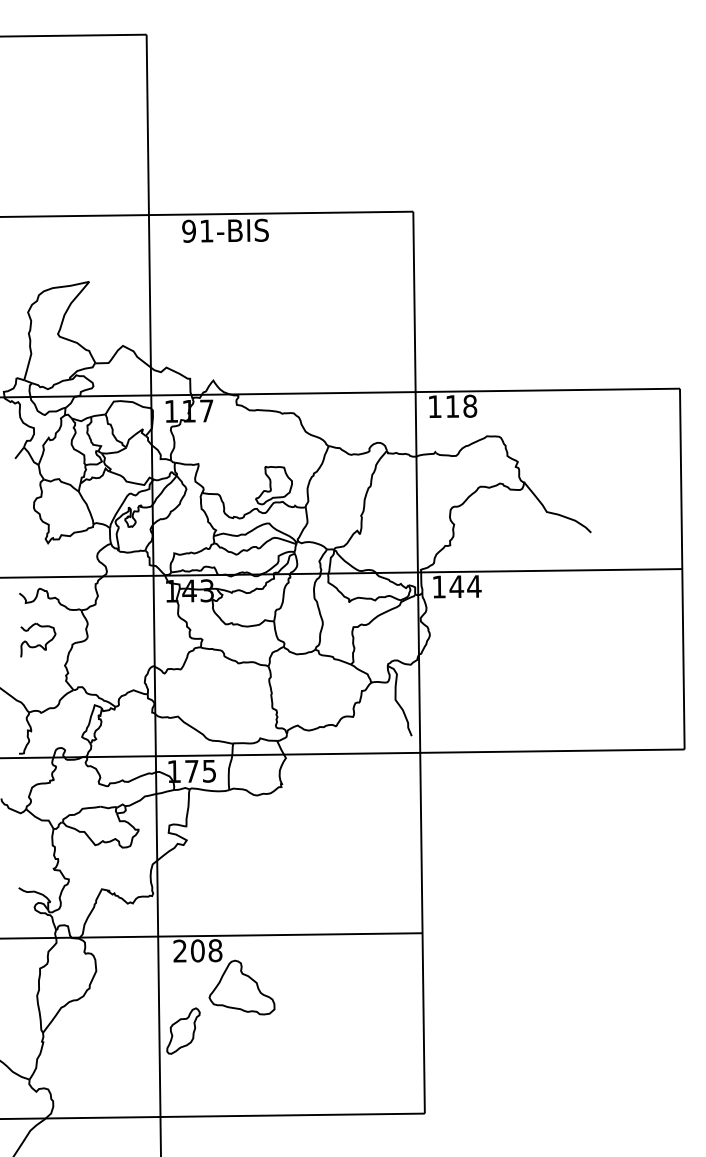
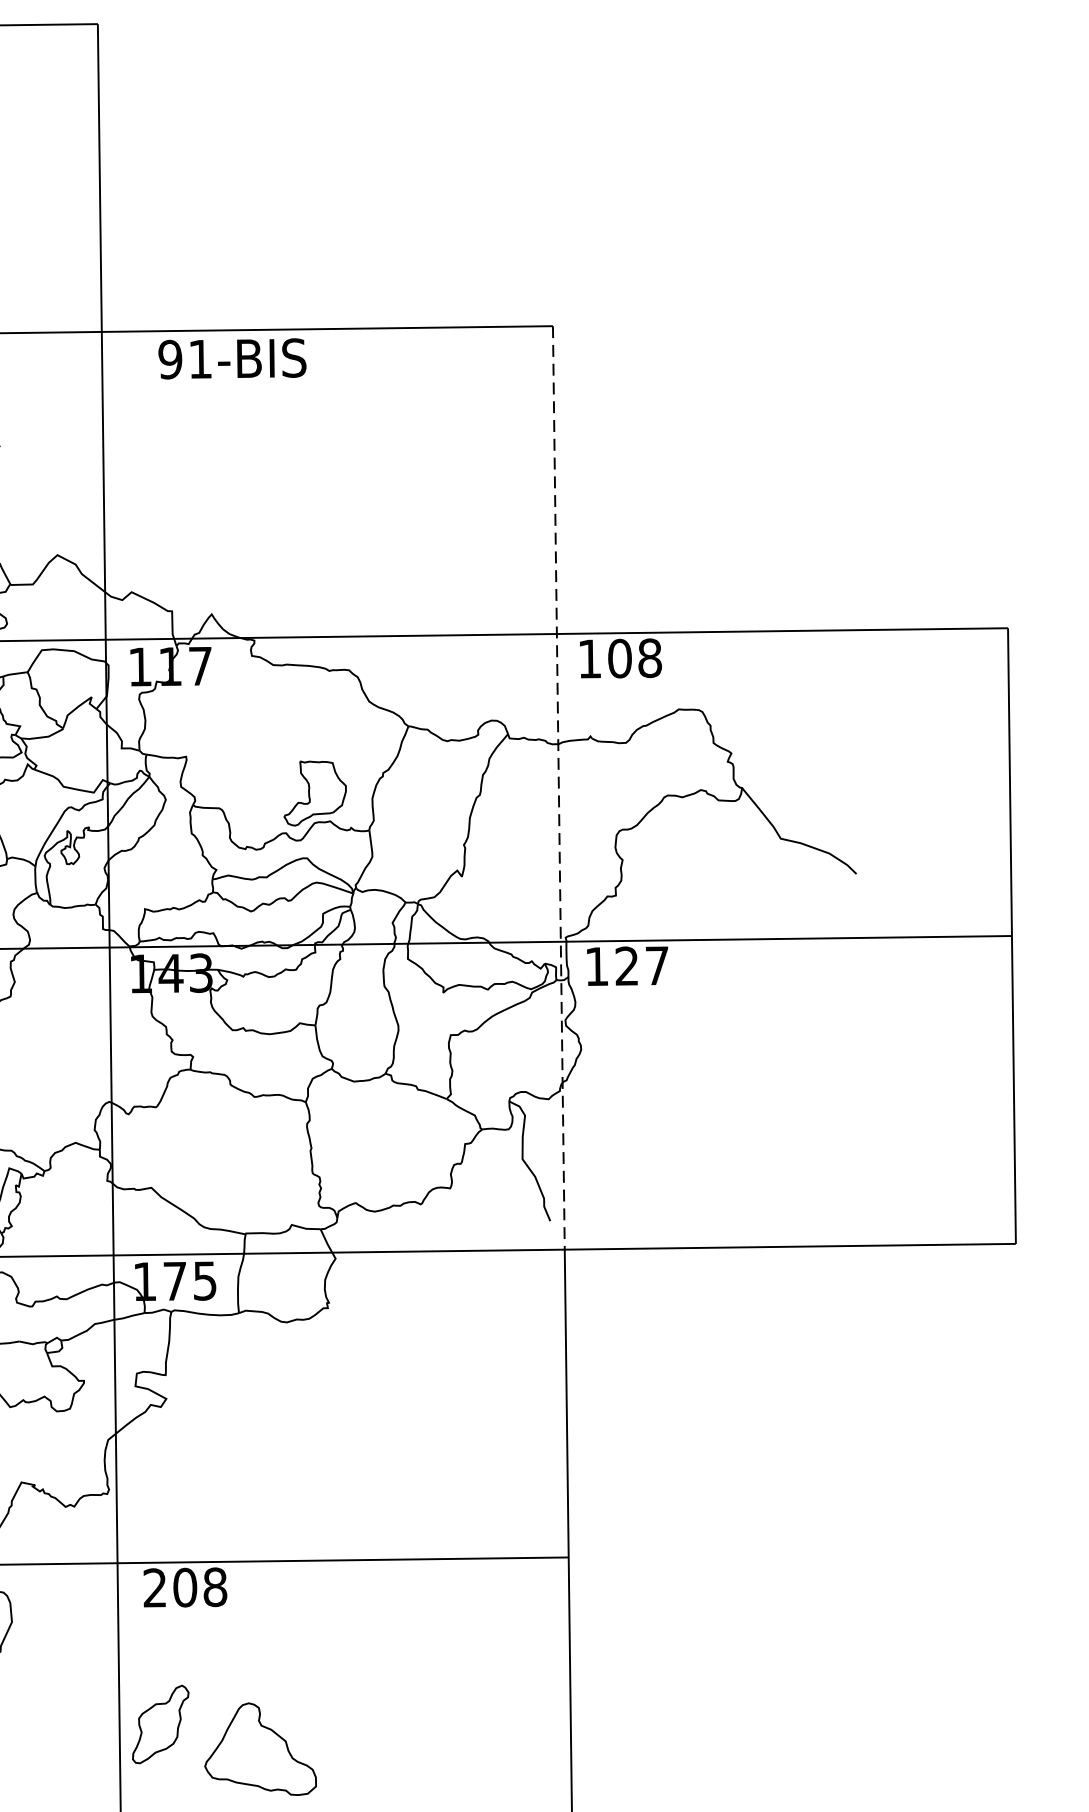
text: (452, 406) -> (619, 658), 118 -> 108
line: (416, 482) -> (558, 788), solid -> dashed
text: (465, 586) -> (641, 965), 144 -> 127
part: (241, 987) -> (259, 1749), moved

